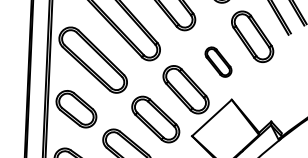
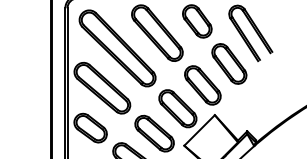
part: (217, 62) -> (202, 85), size x1.67

